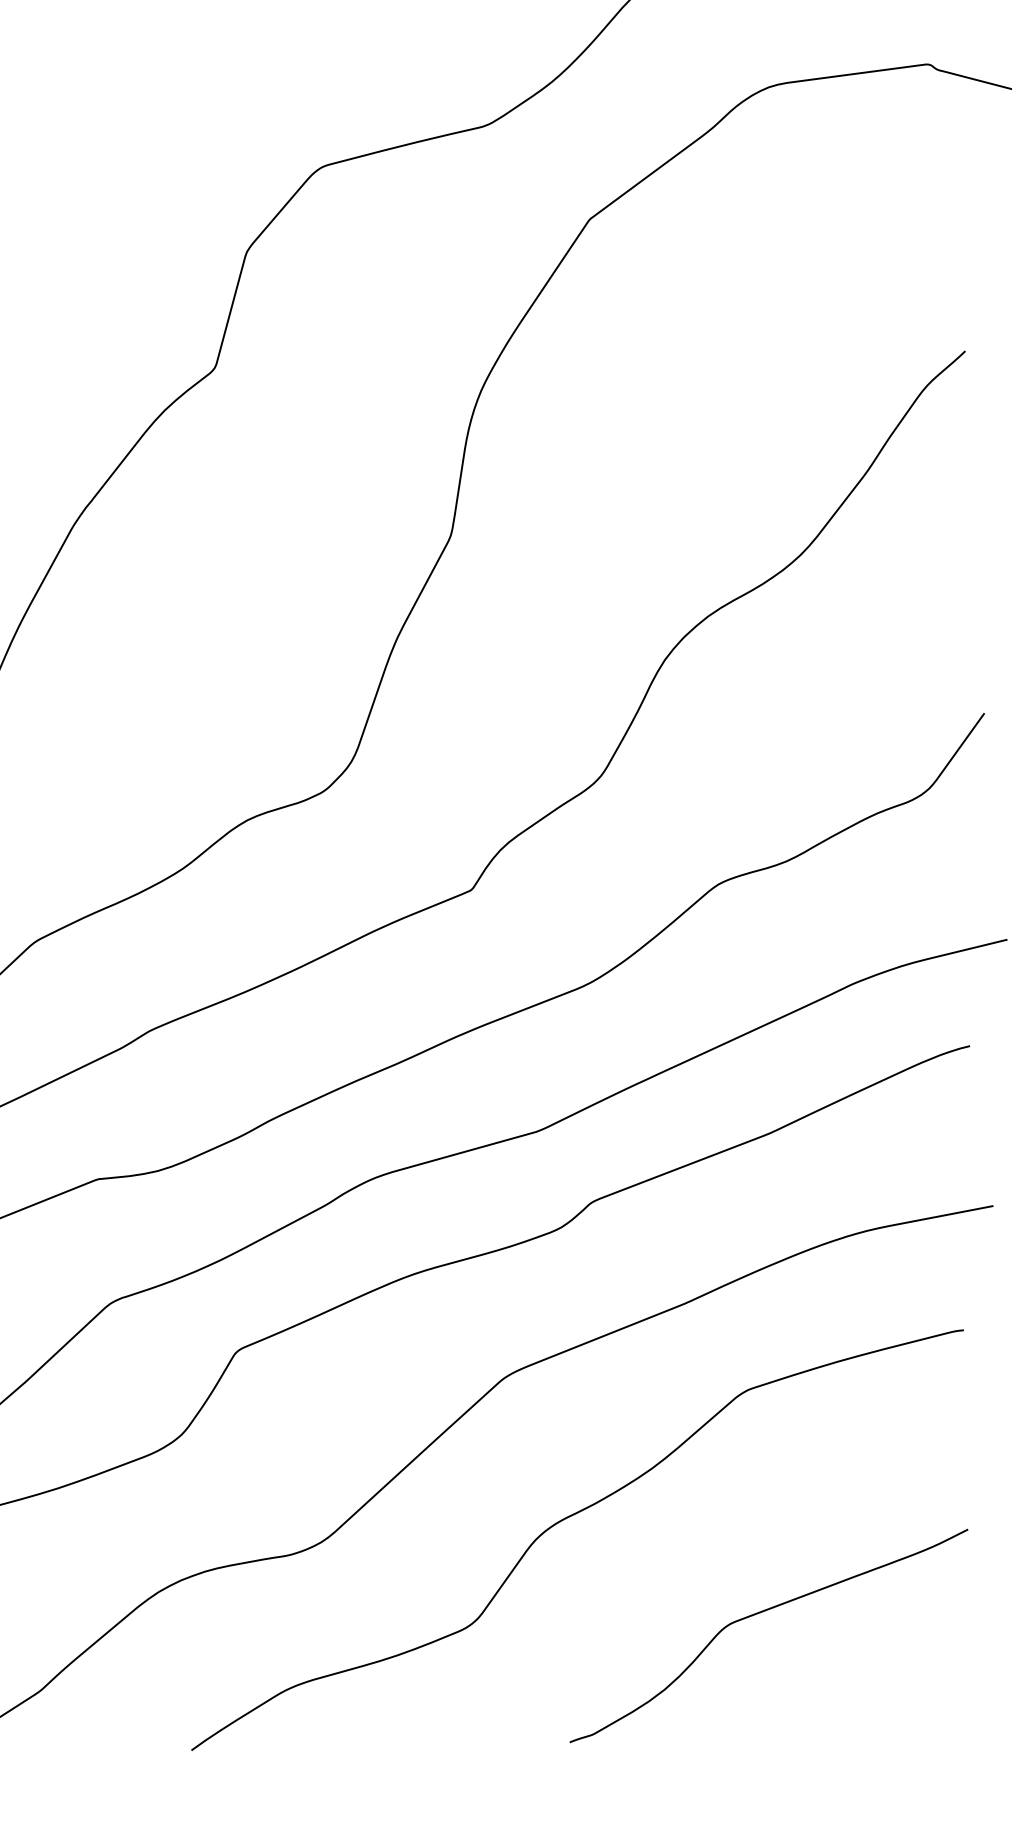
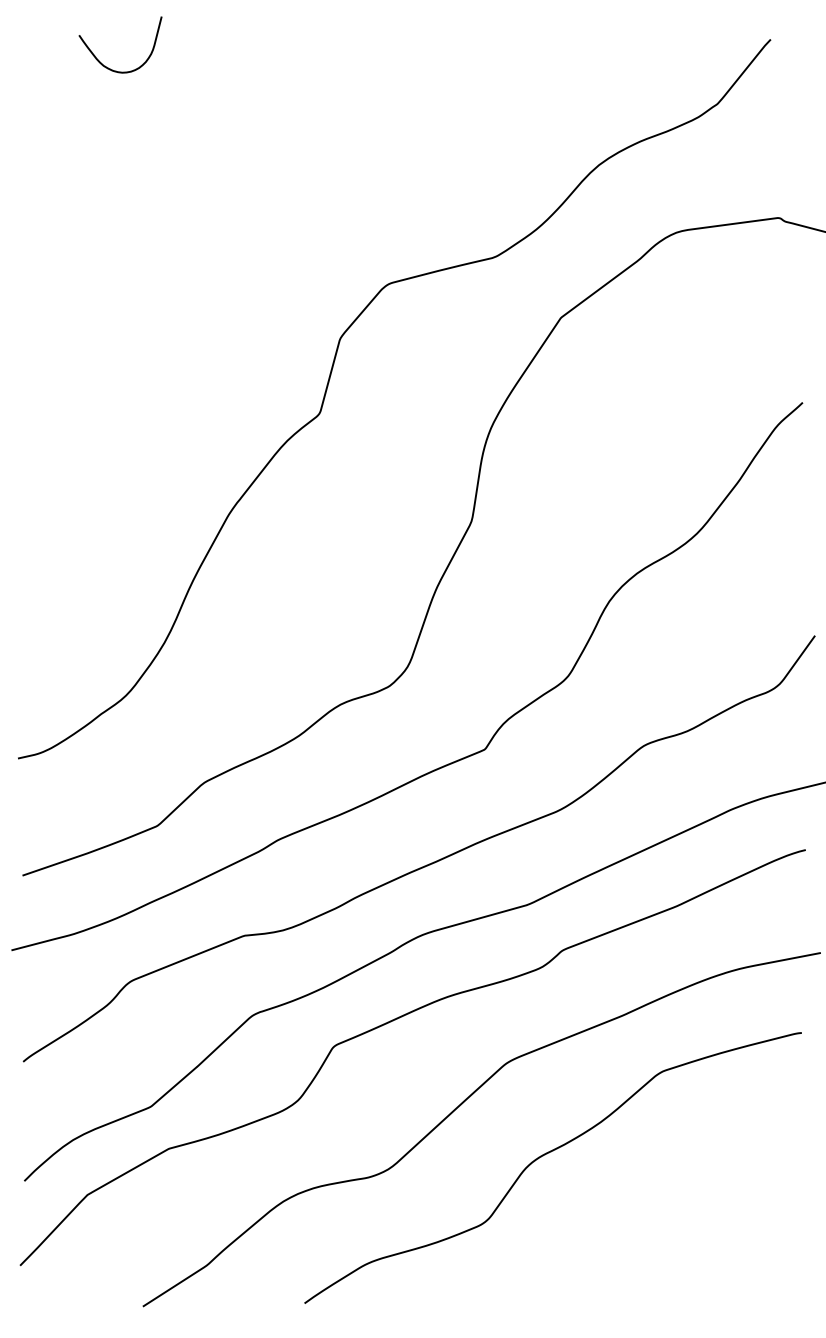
curve: (761, 1613) -> (671, 1215), removed

